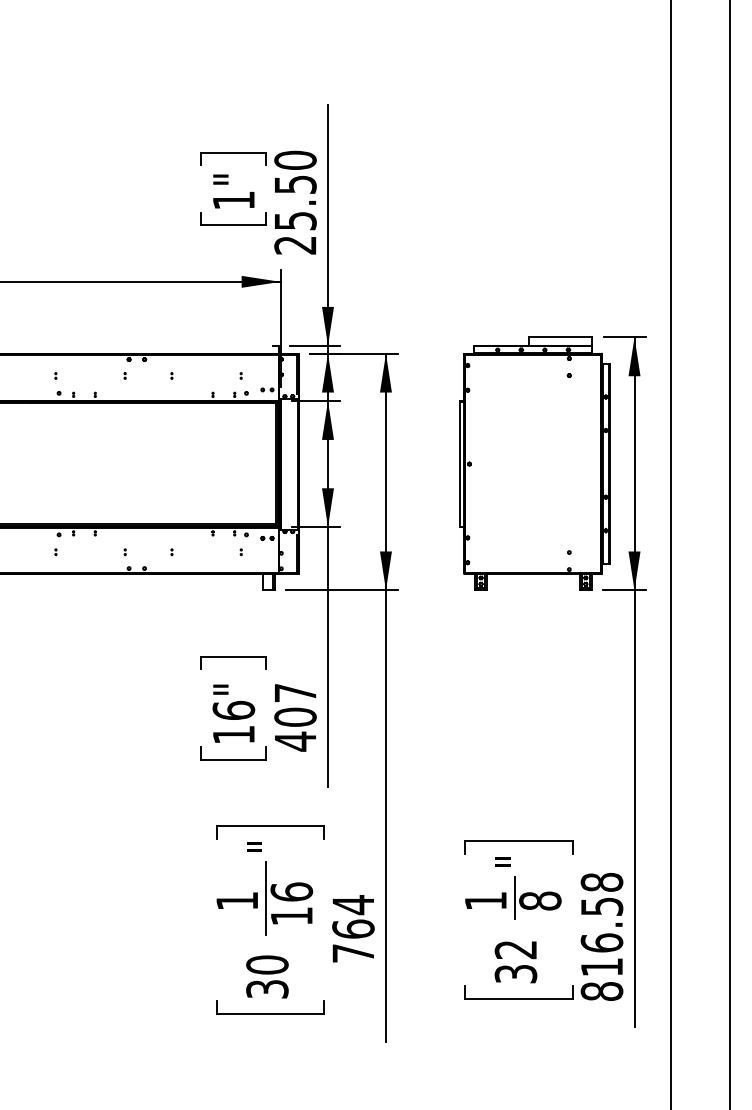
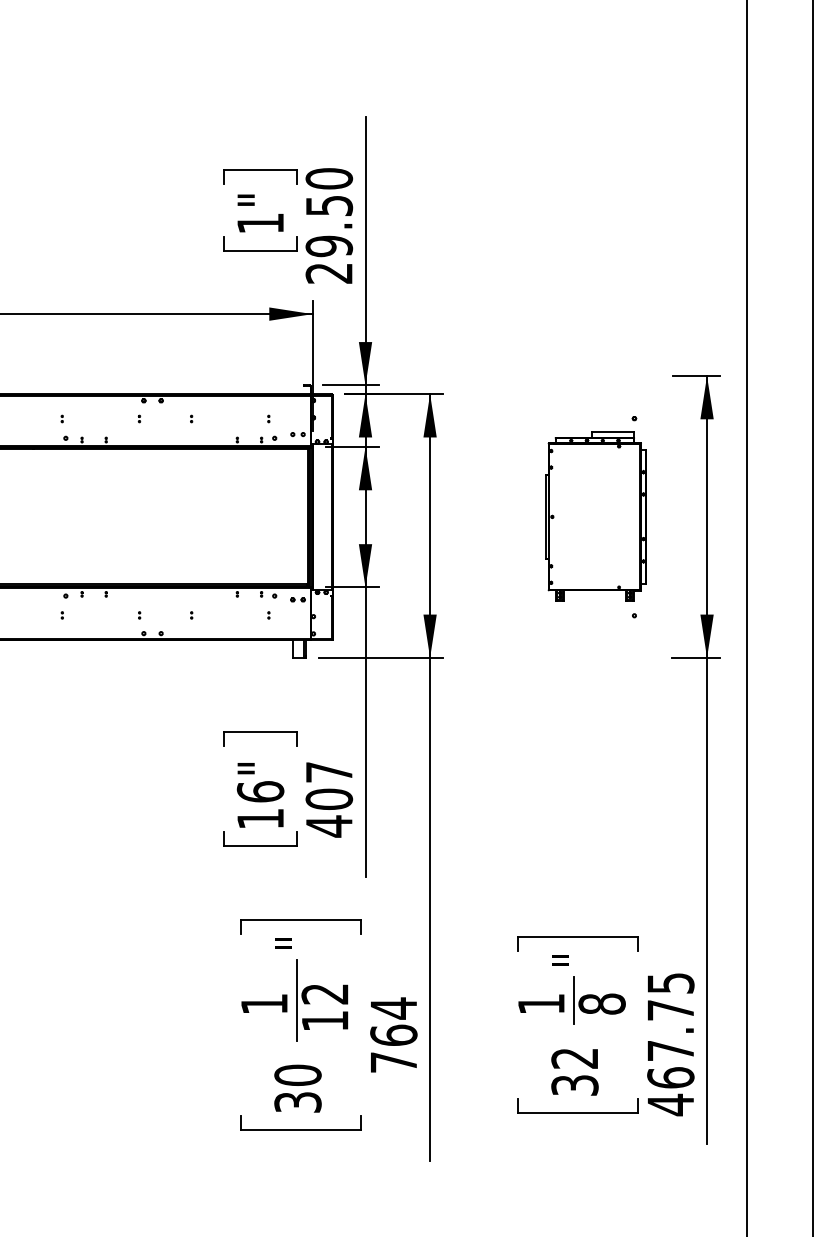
text: (295, 220) -> (329, 245), 25.50 -> 29.50
part: (534, 463) -> (595, 516), size x0.6
text: (291, 891) -> (324, 993), 16 -> 12
text: (601, 936) -> (670, 1043), 816.58 -> 467.75

